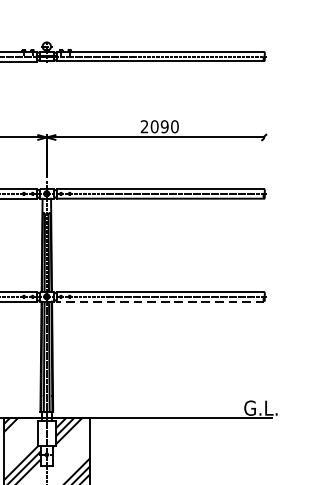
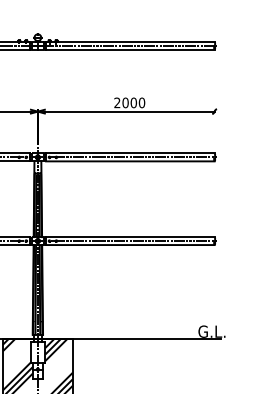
text: (164, 126) -> (133, 102), 2090 -> 2000
line: (159, 302) -> (129, 245), dashed -> solid

